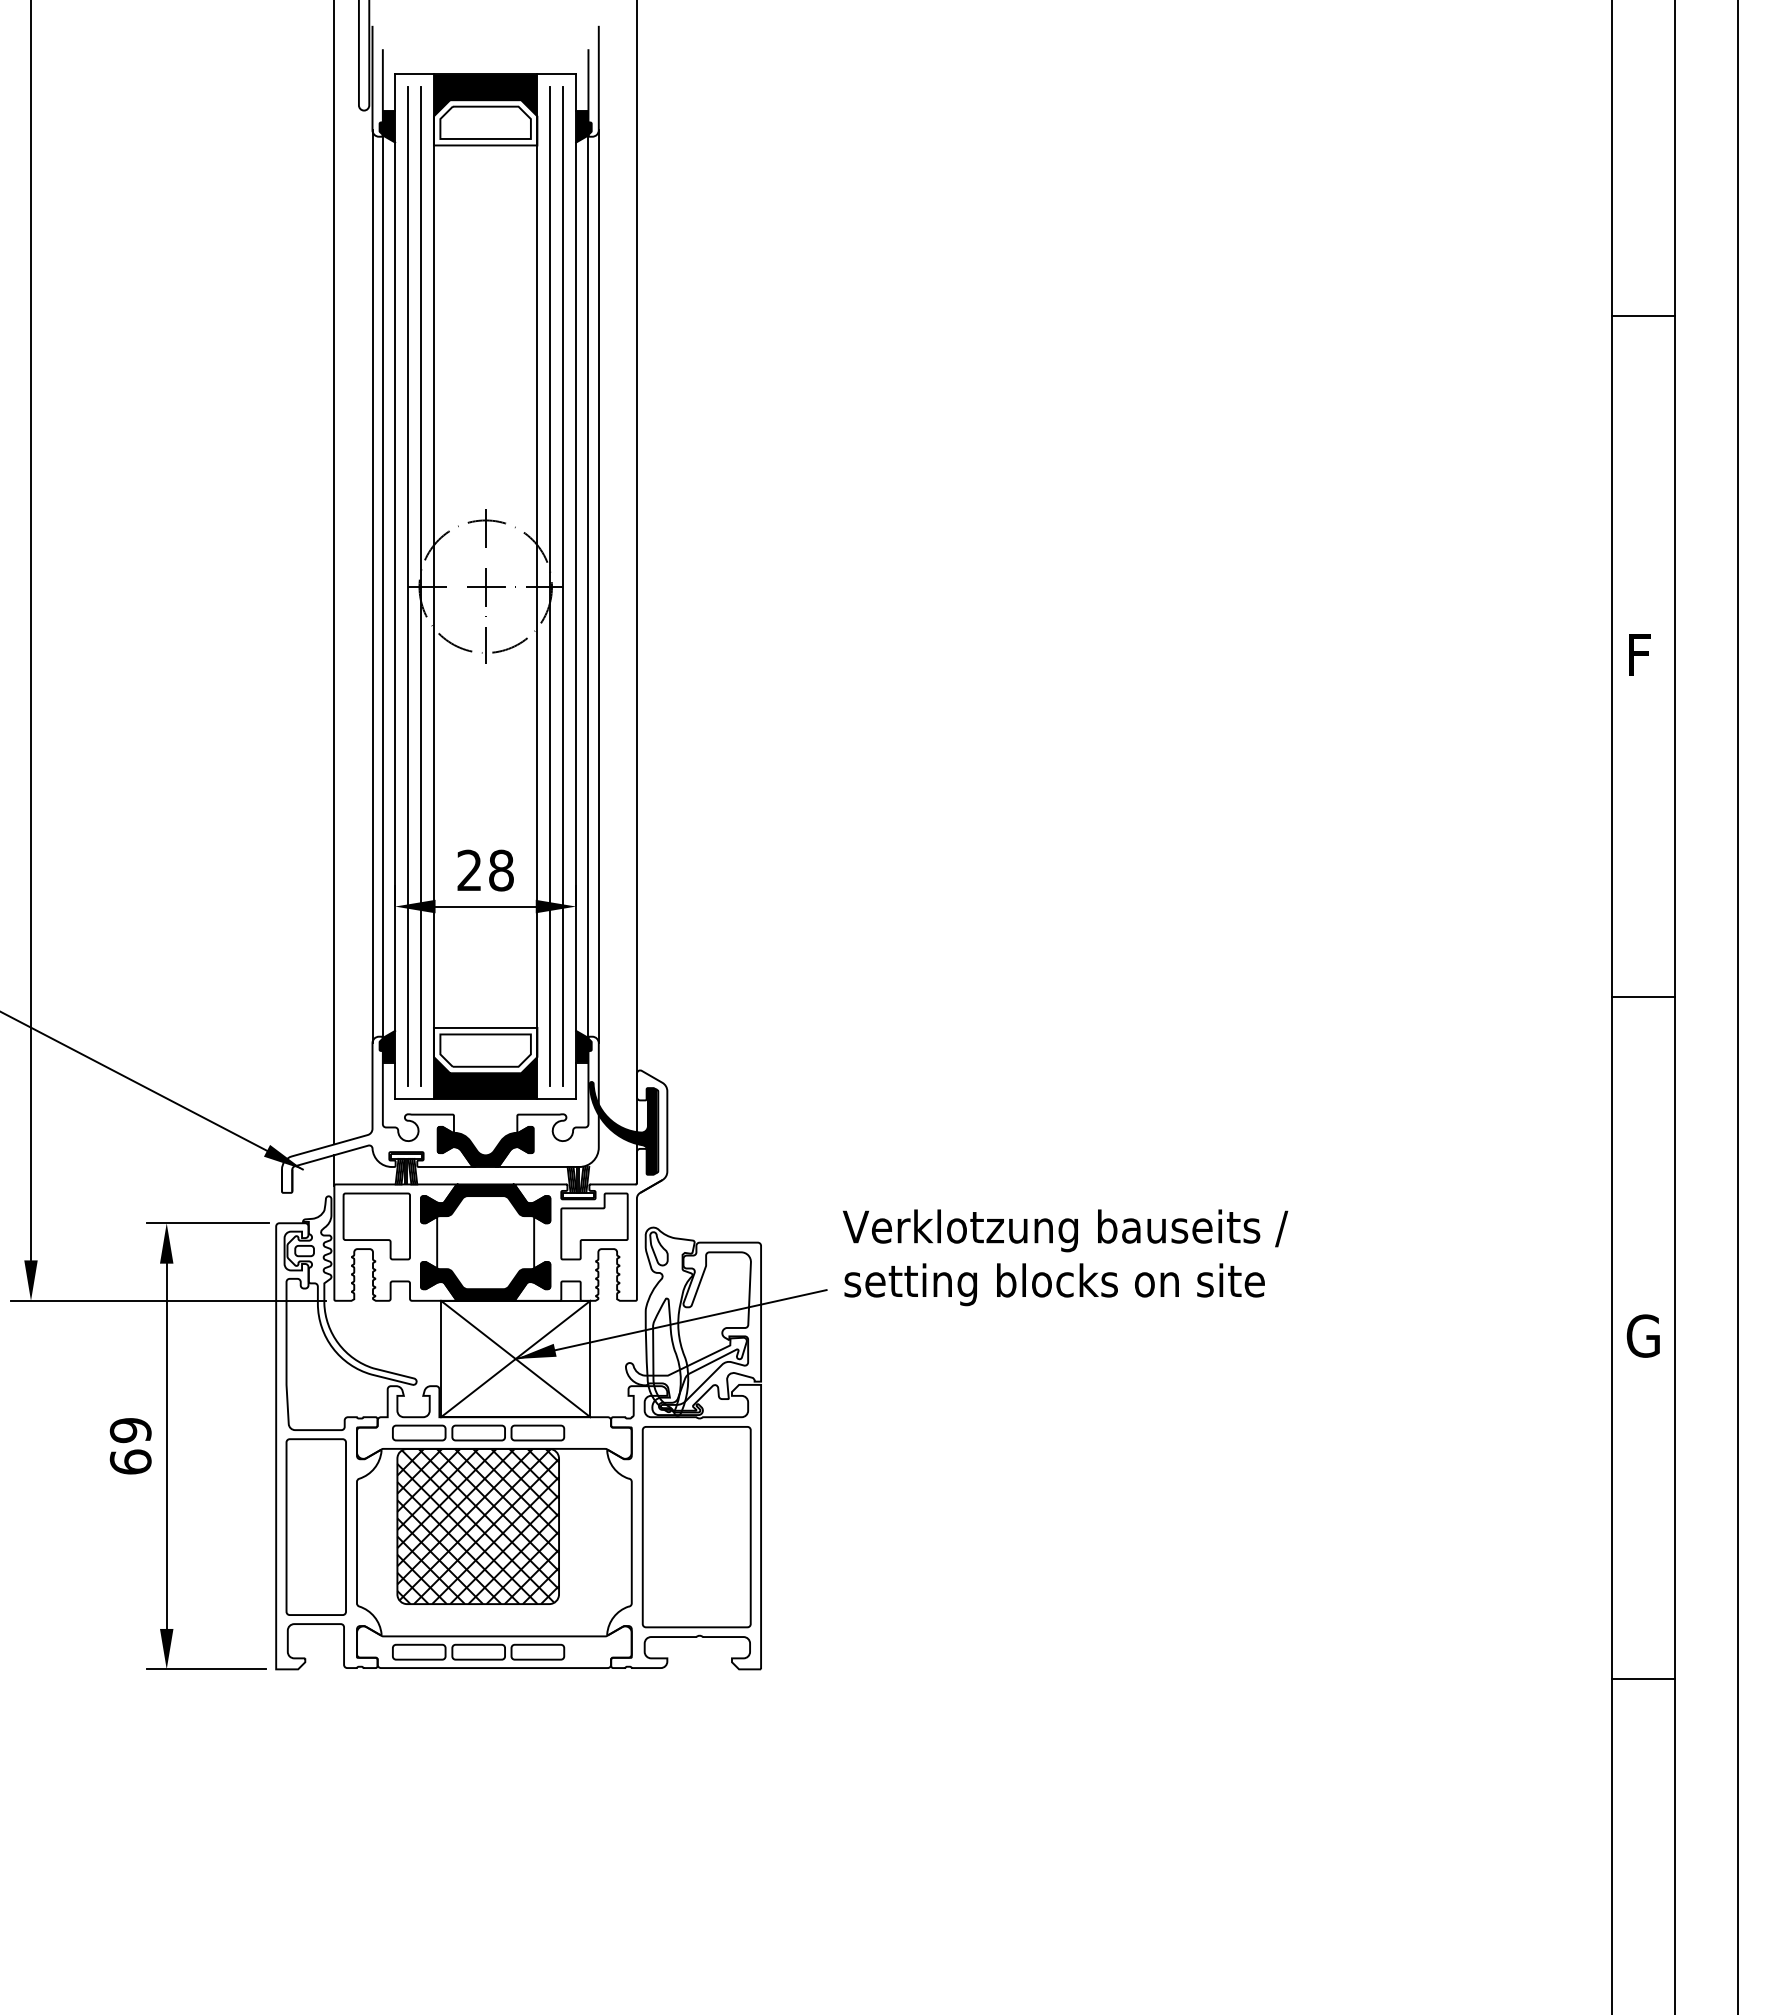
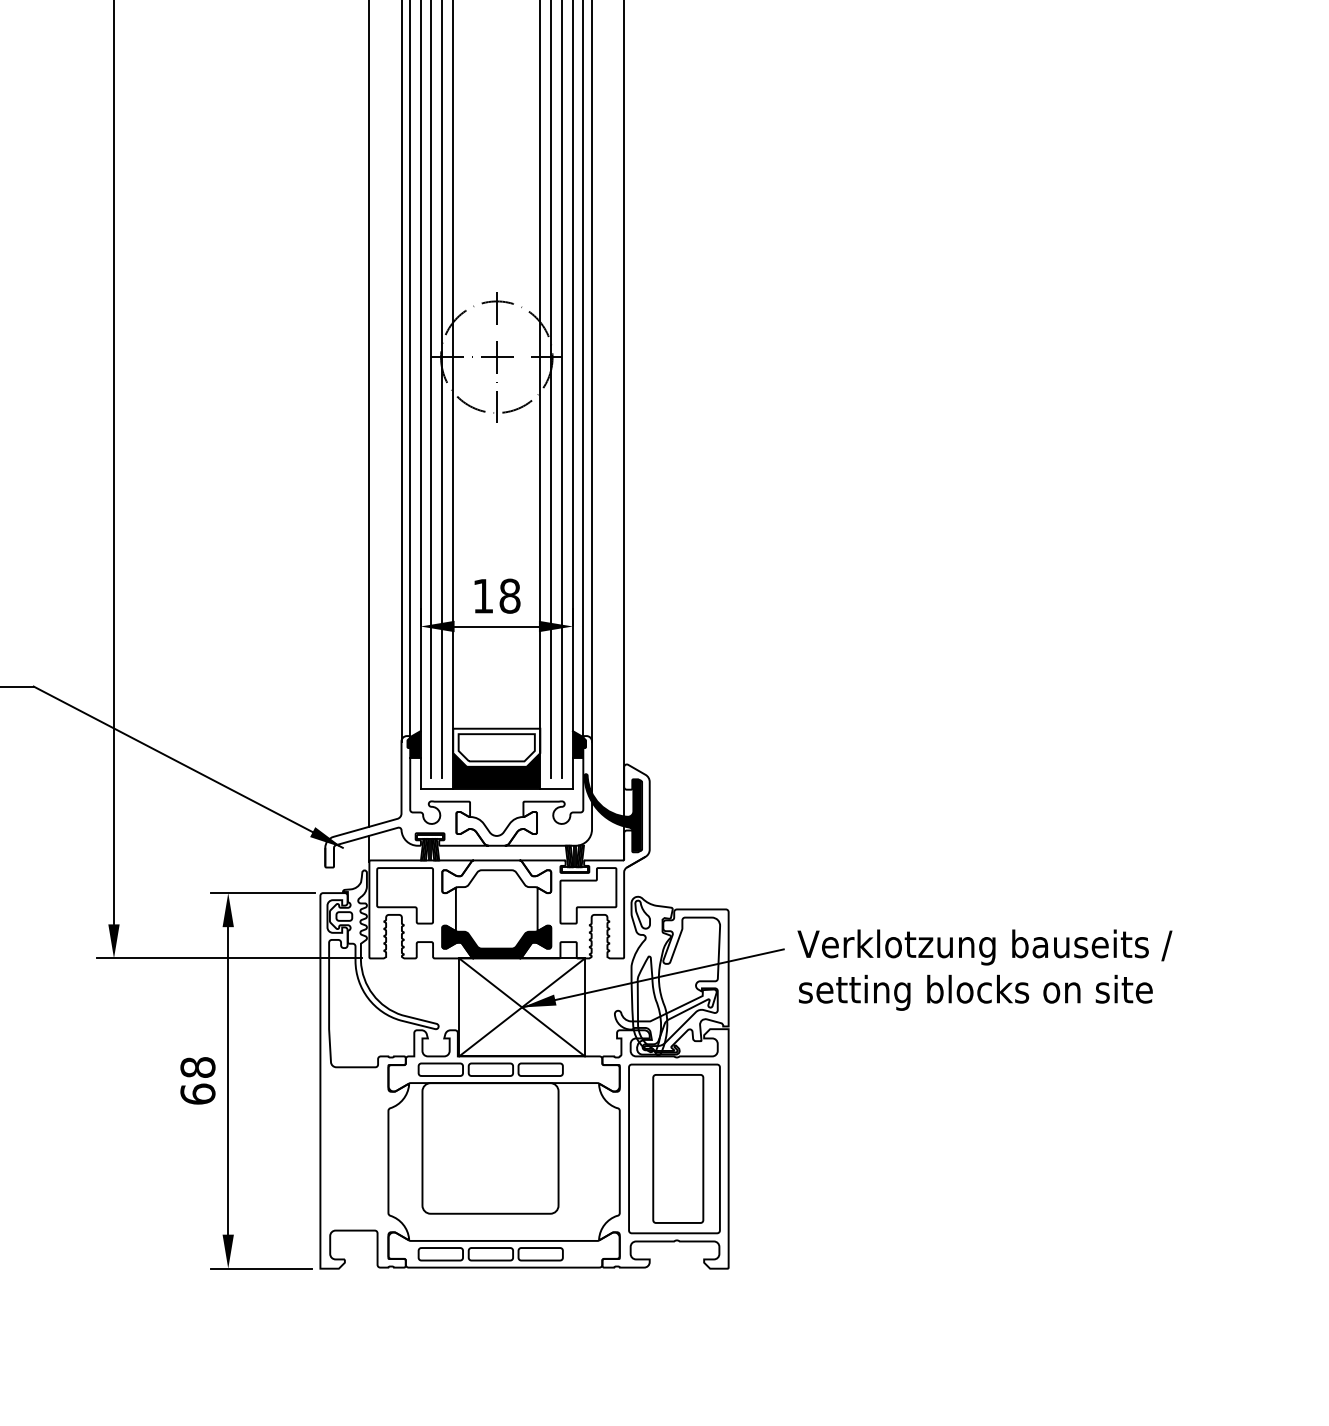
text: (468, 869) -> (482, 595), 28 -> 18
fill: (485, 1146) -> (496, 828), removed
fill: (485, 1203) -> (496, 876), removed
text: (1065, 1257) -> (984, 969), moved
text: (130, 1430) -> (197, 1067), 69 -> 68
part: (315, 1526) -> (677, 1148), moved
hatch: (478, 1526) -> (490, 1148), removed

